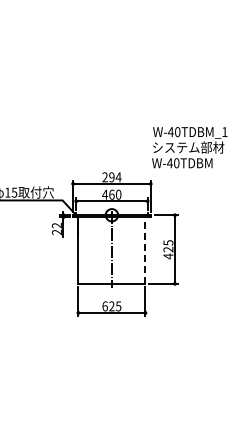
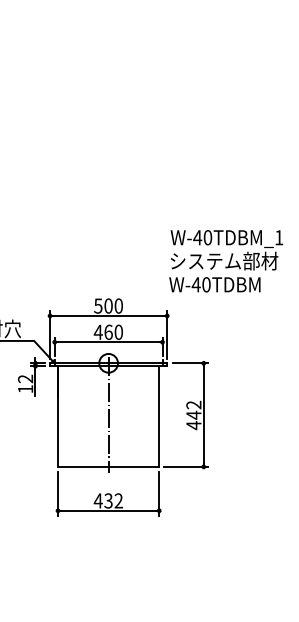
text: (111, 177) -> (107, 306), 294 -> 500
text: (56, 232) -> (24, 389), 22 -> 12
text: (168, 246) -> (194, 410), 425 -> 442
line: (145, 249) -> (159, 415), dashed -> solid
text: (111, 306) -> (107, 501), 625 -> 432

